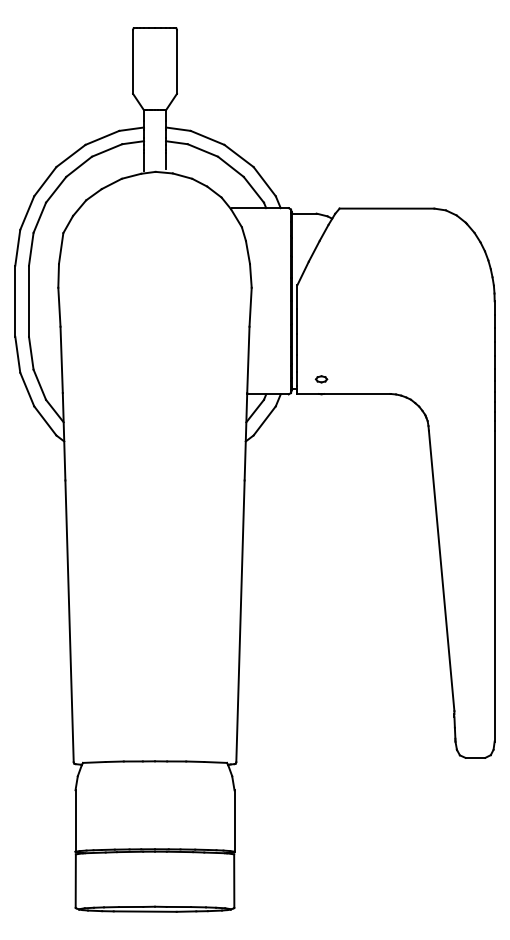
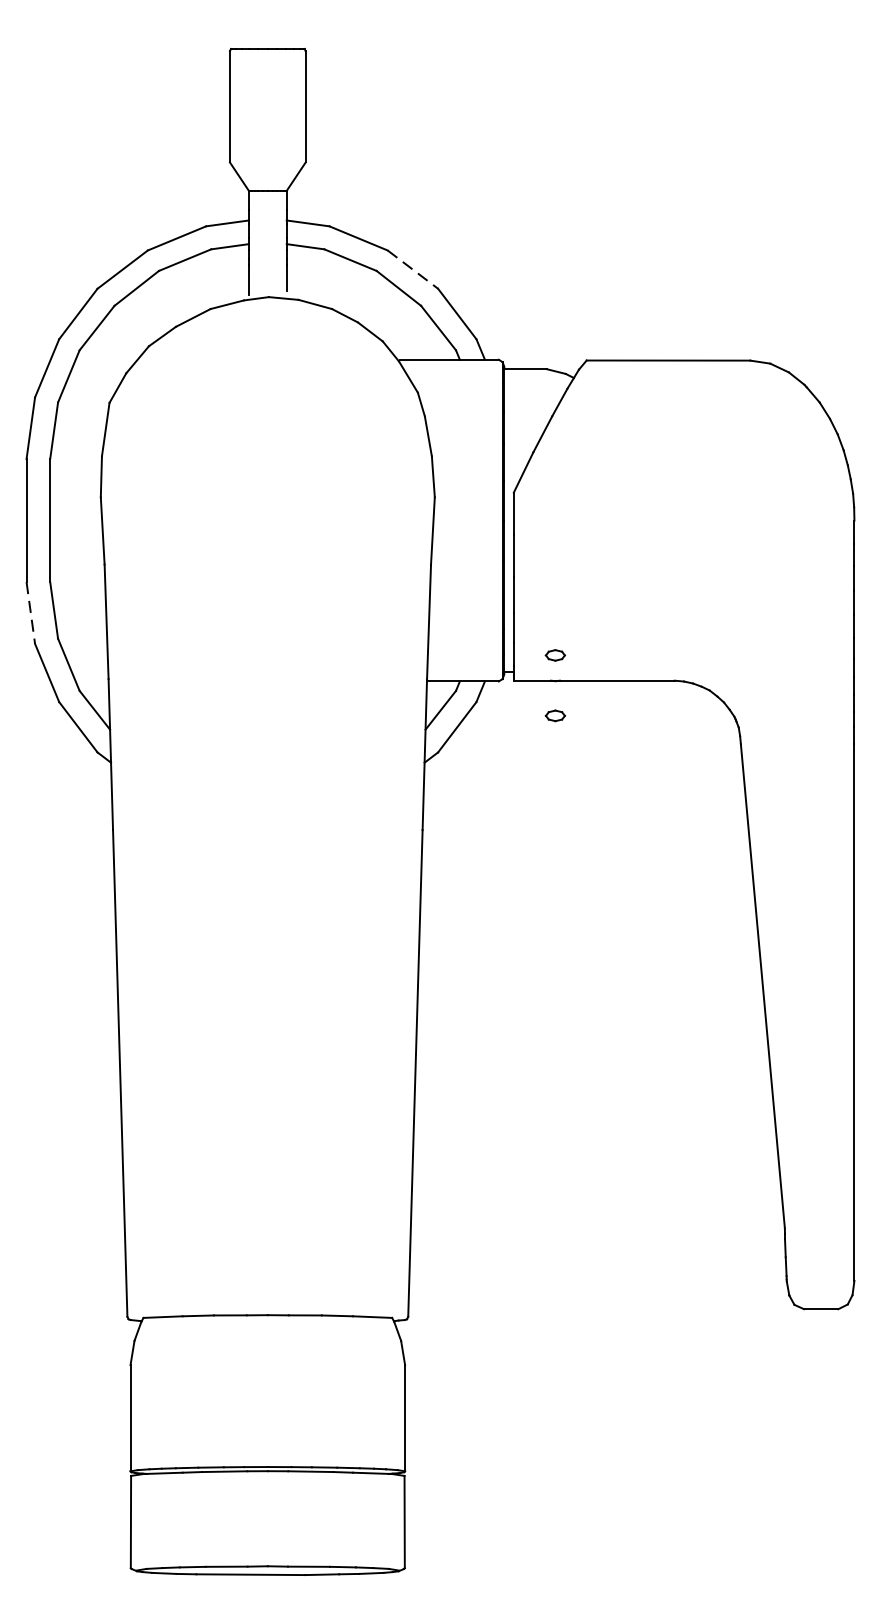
line: (239, 156) -> (413, 270), solid -> dashed
line: (17, 355) -> (30, 614), solid -> dashed
part: (321, 414) -> (555, 716), added

